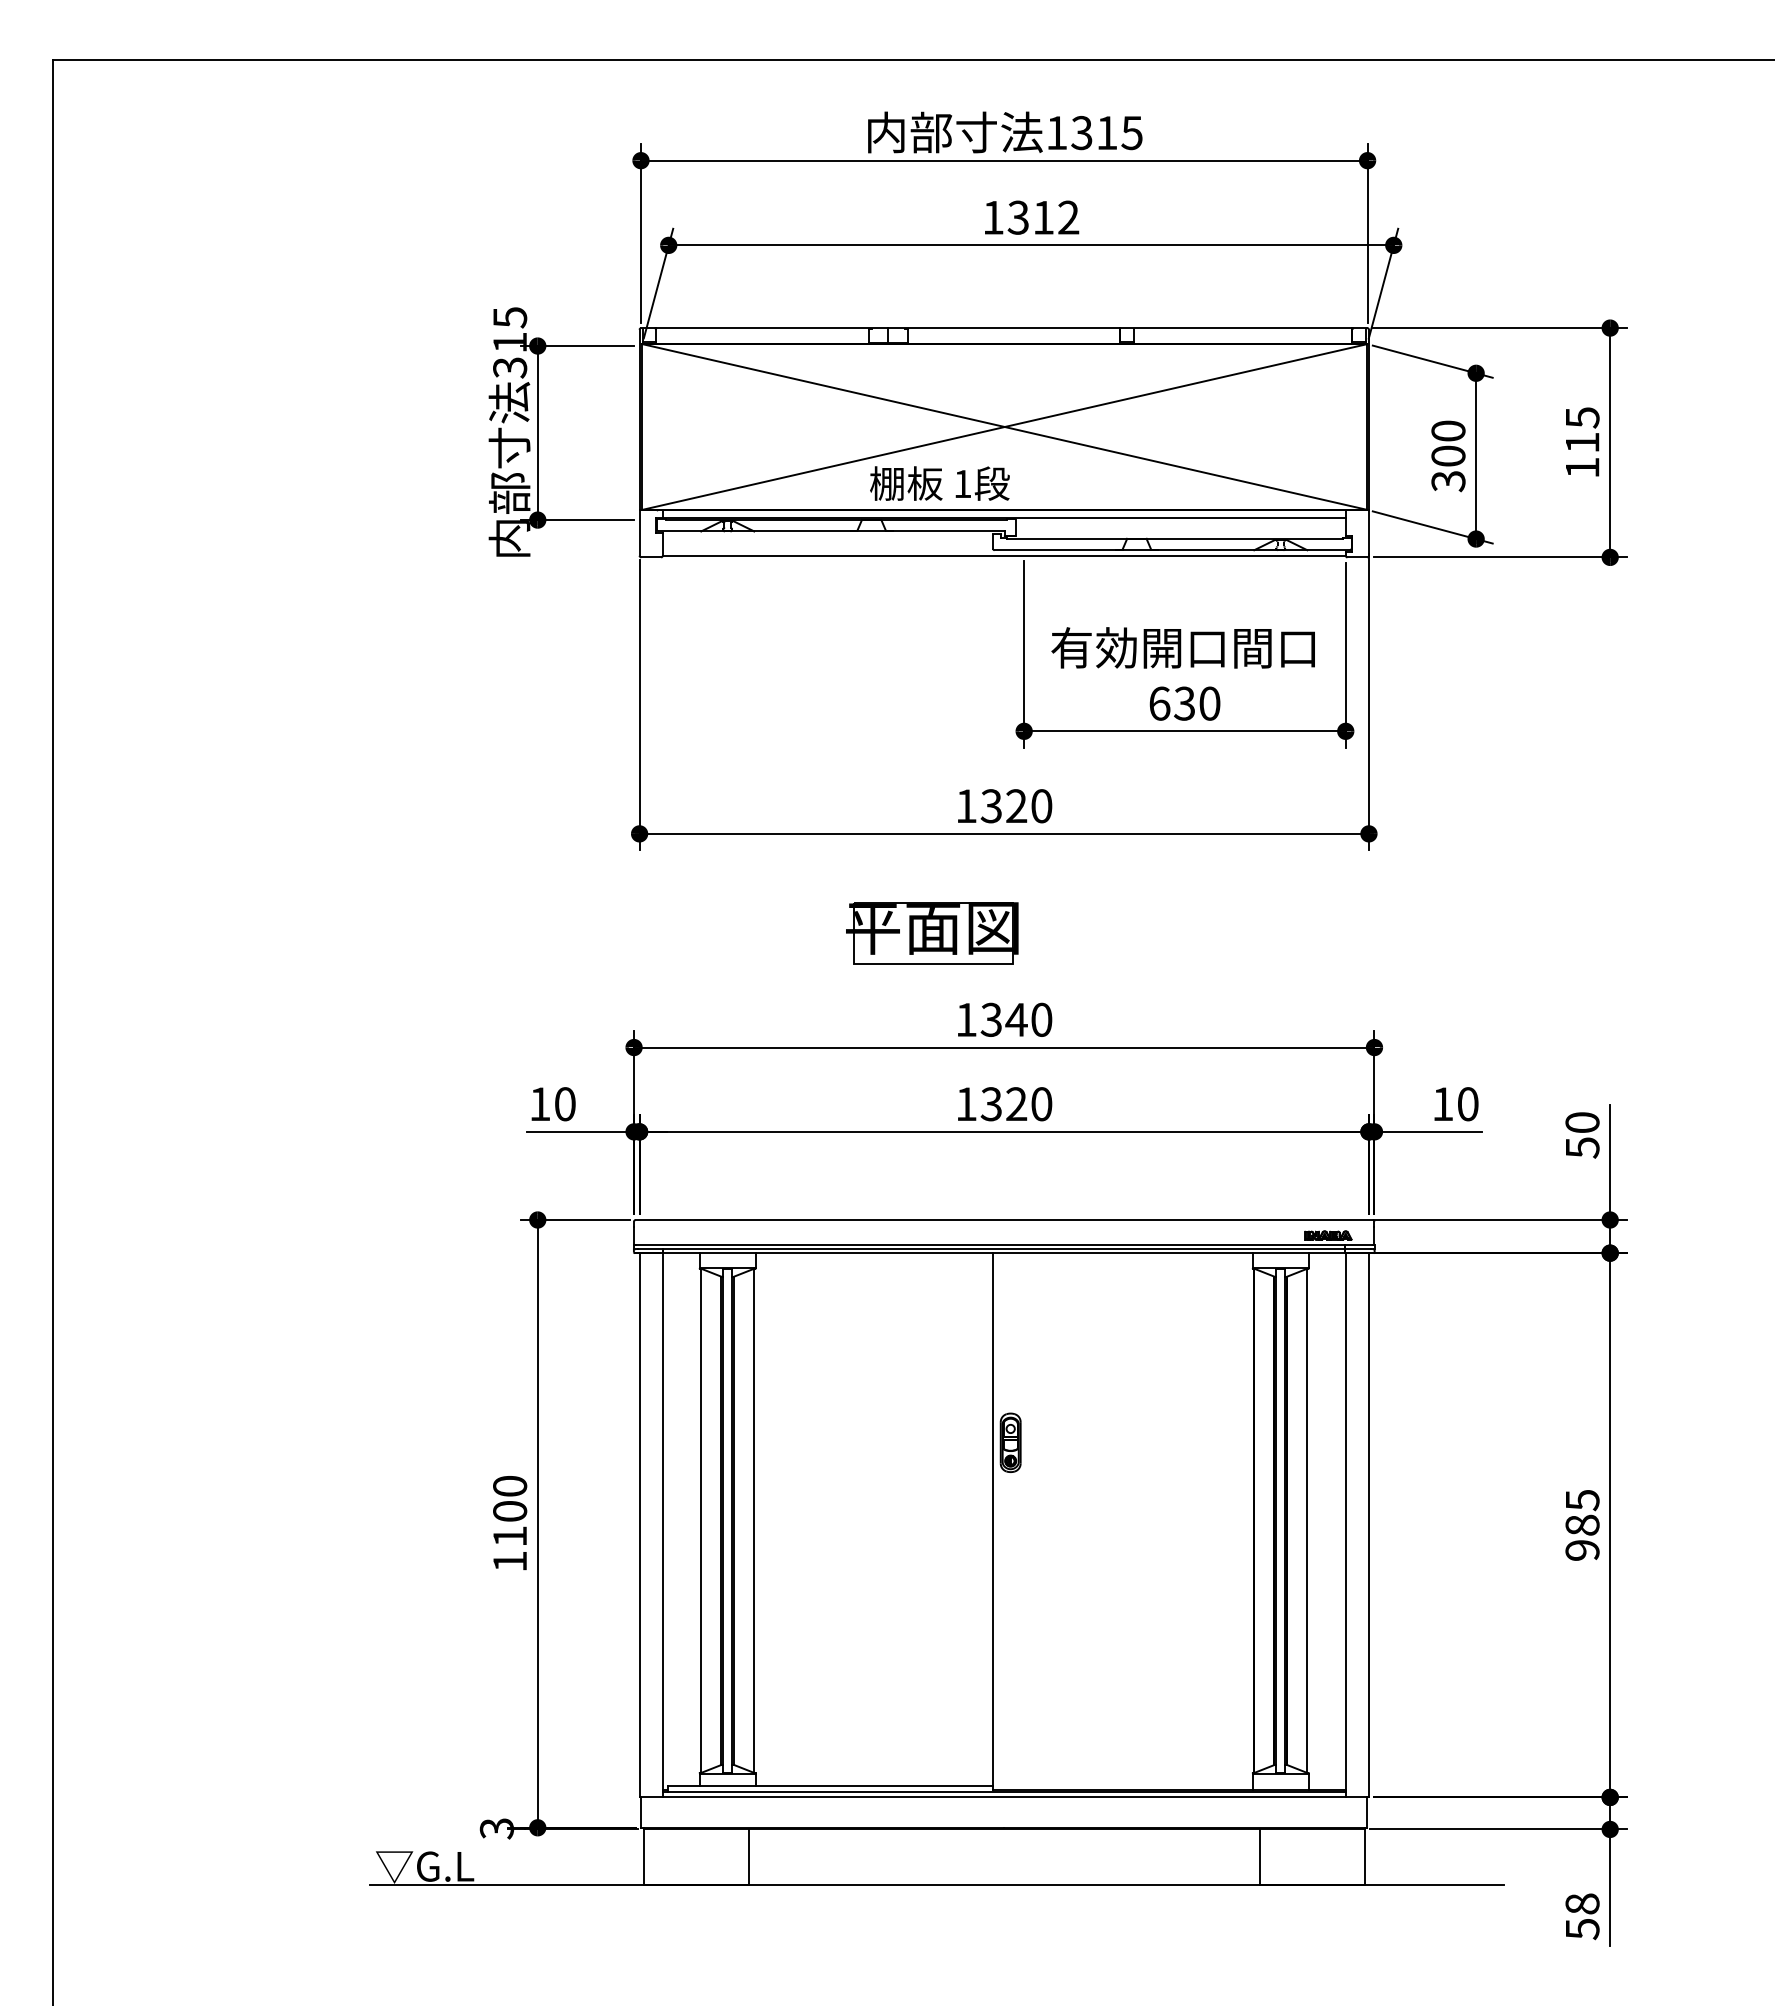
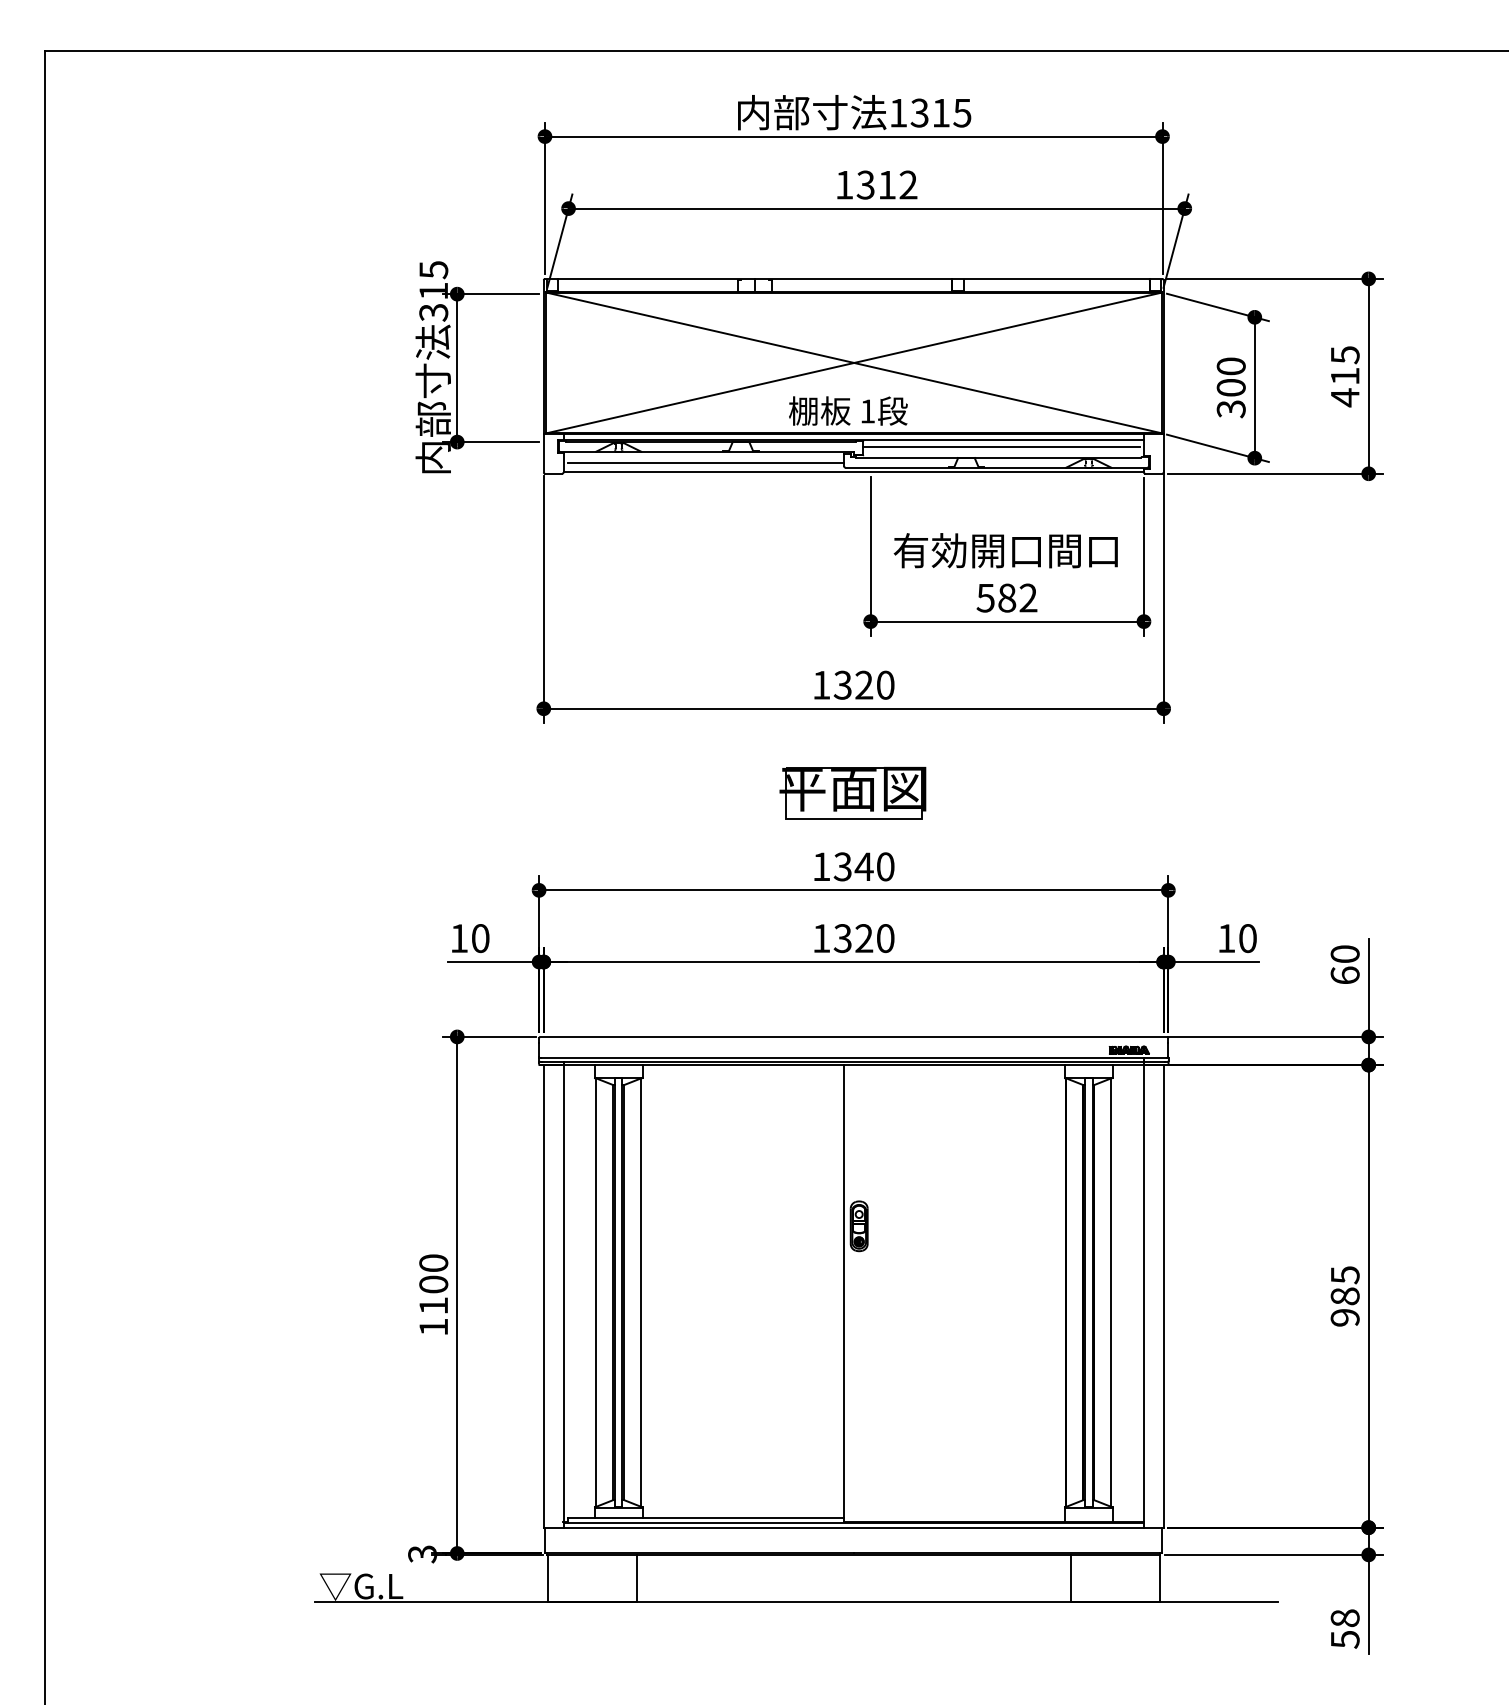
text: (1582, 467) -> (1345, 397), 115 -> 415
text: (939, 483) -> (847, 410), moved
line: (1178, 525) -> (1001, 446), added
line: (829, 544) -> (705, 462), added
text: (1184, 703) -> (1006, 597), 630 -> 582
part: (932, 933) -> (853, 793), moved
text: (1582, 1147) -> (1345, 975), 50 -> 60

